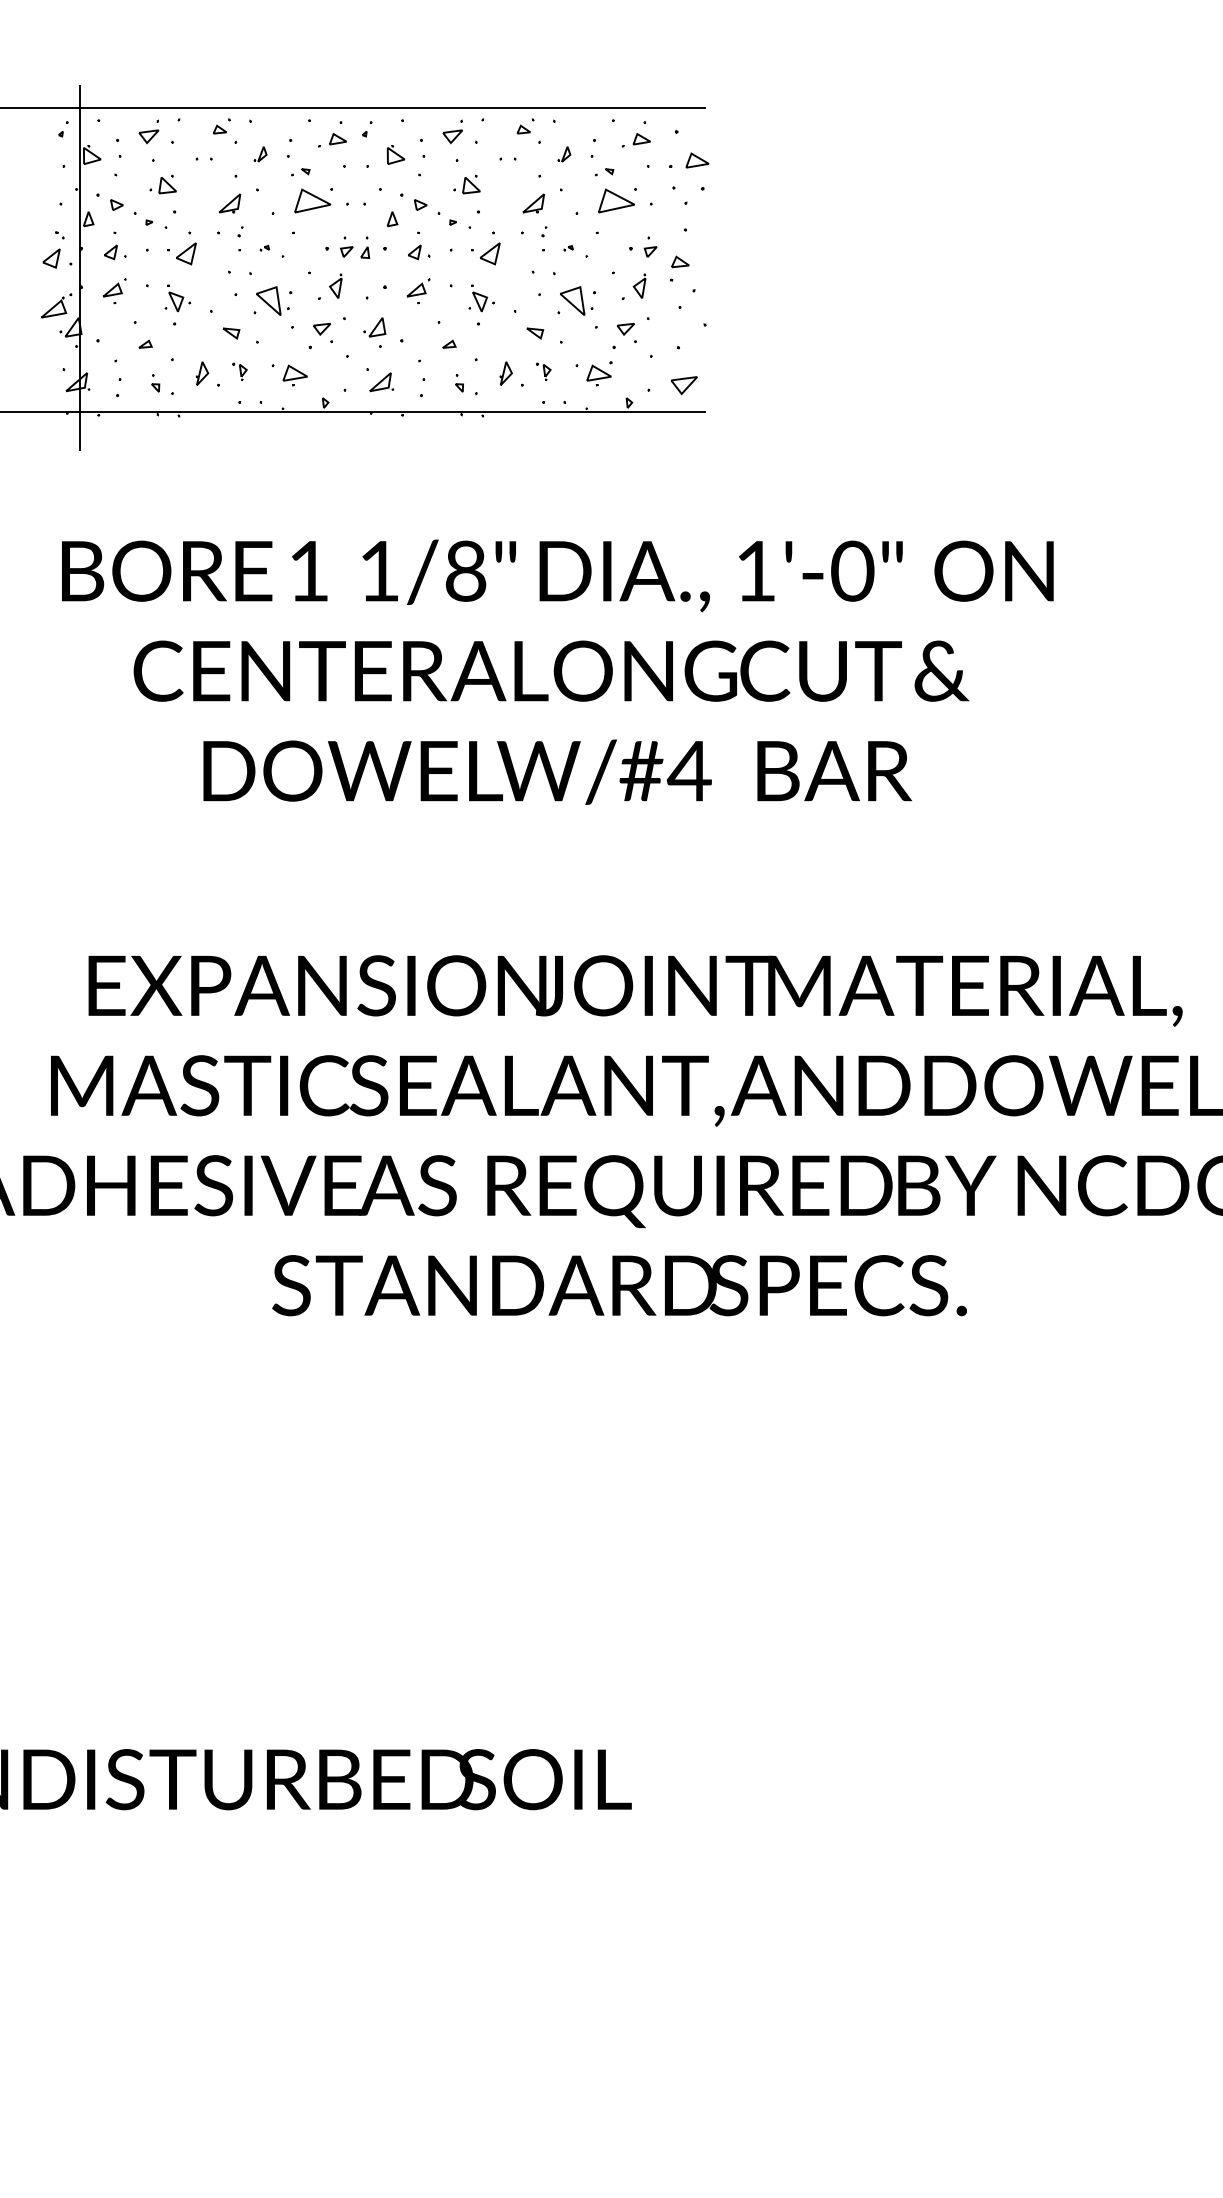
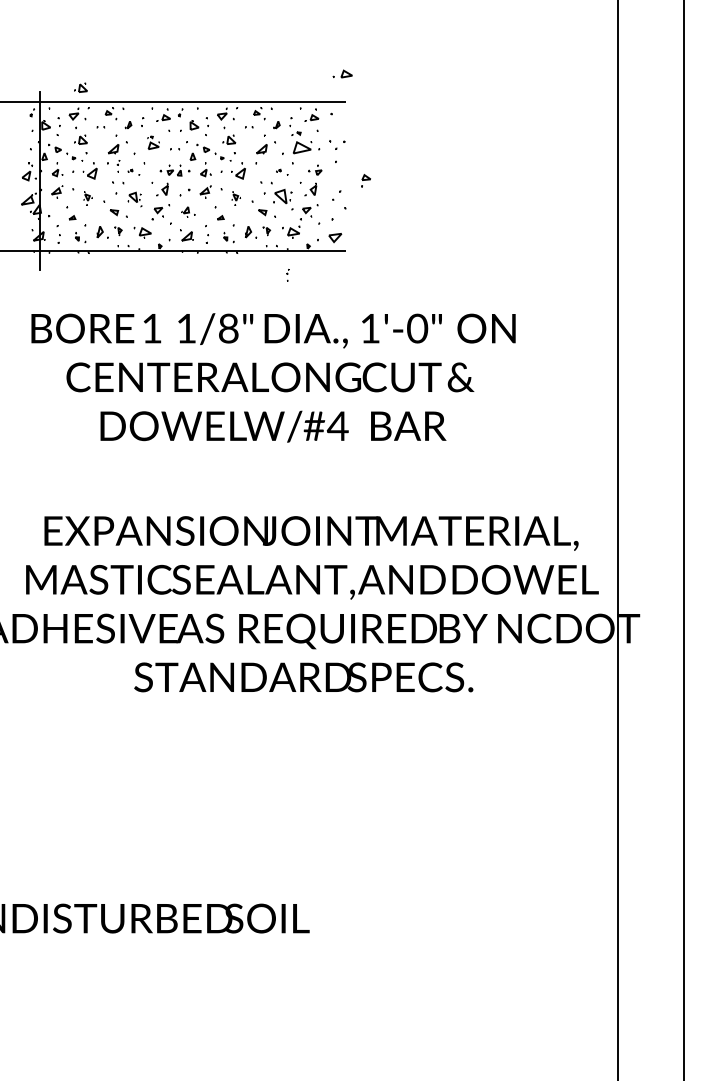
part: (162, 77) -> (80, 87), added
part: (688, 159) -> (342, 73), moved
part: (311, 190) -> (153, 142), size x0.6
part: (543, 239) -> (287, 275), moved
part: (678, 267) -> (365, 180), moved
part: (176, 304) -> (87, 198), size x0.7
part: (479, 304) -> (235, 198), size x0.7
part: (272, 306) -> (134, 199), size x0.7
part: (383, 331) -> (188, 211), size x0.7

